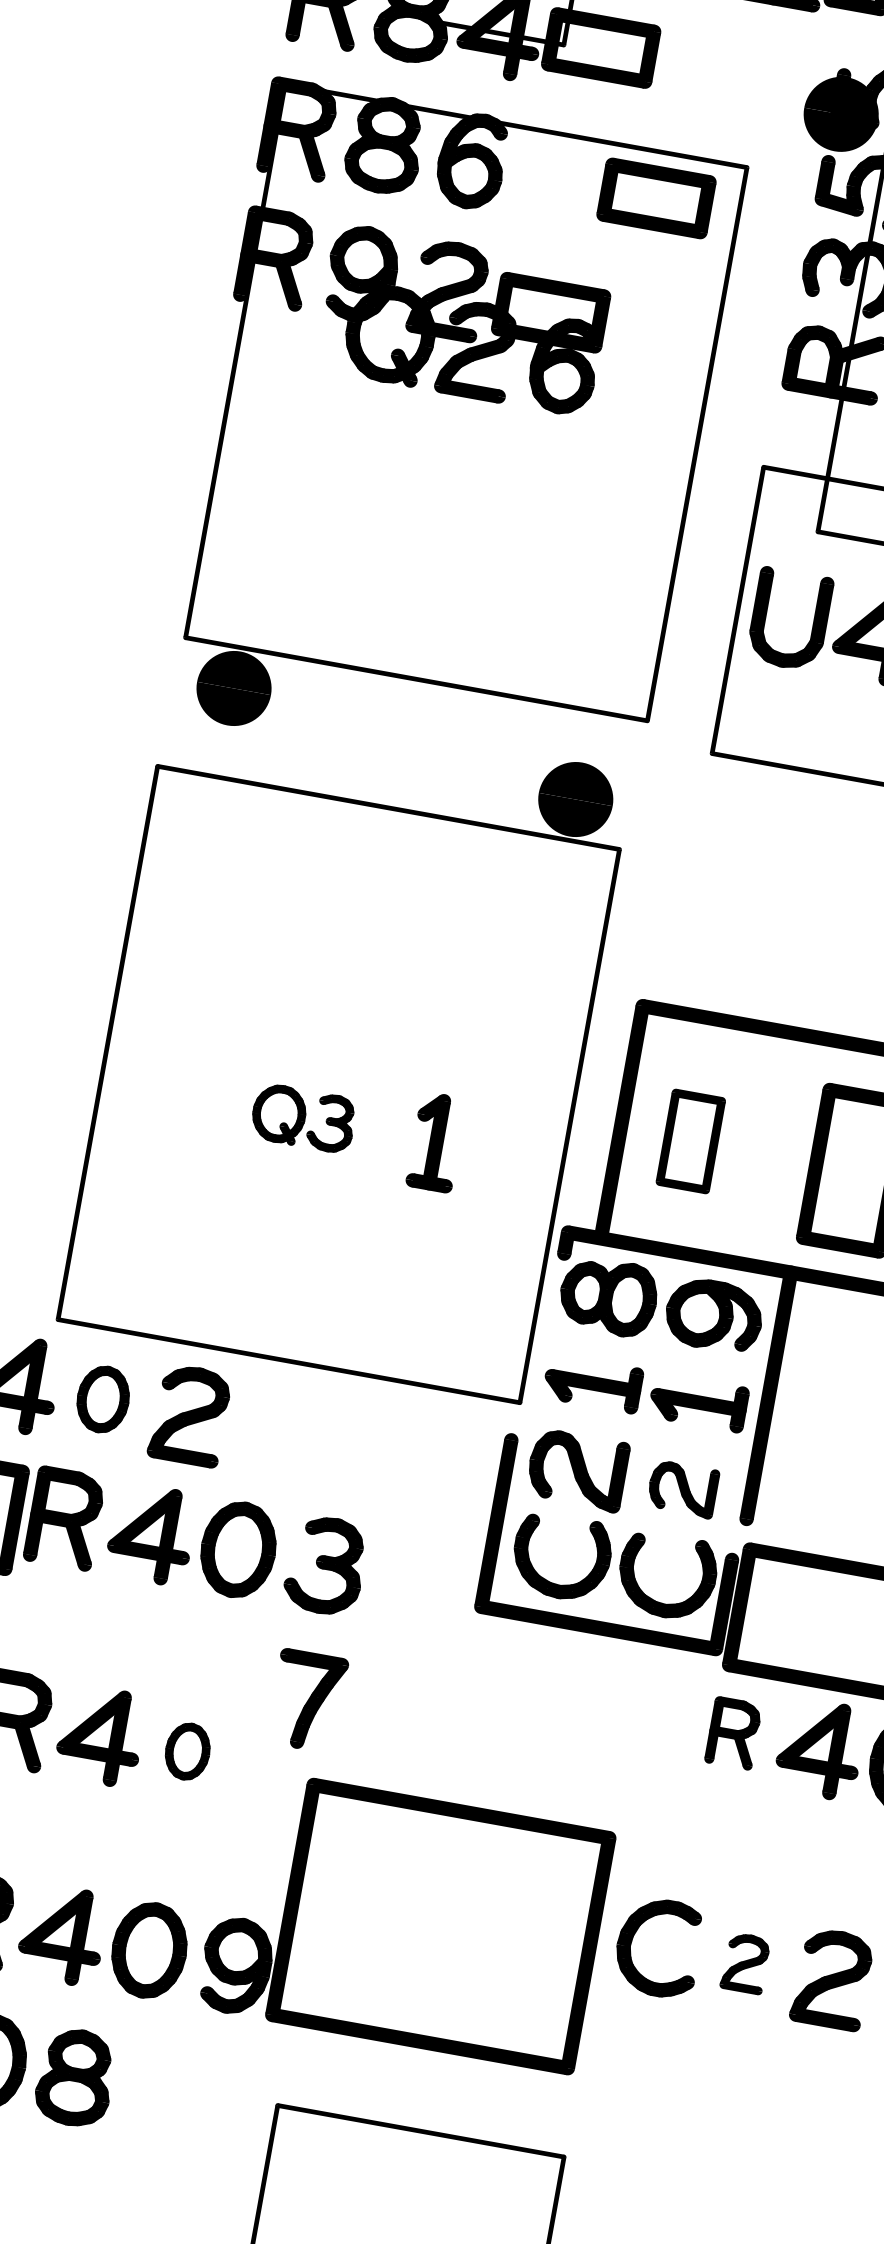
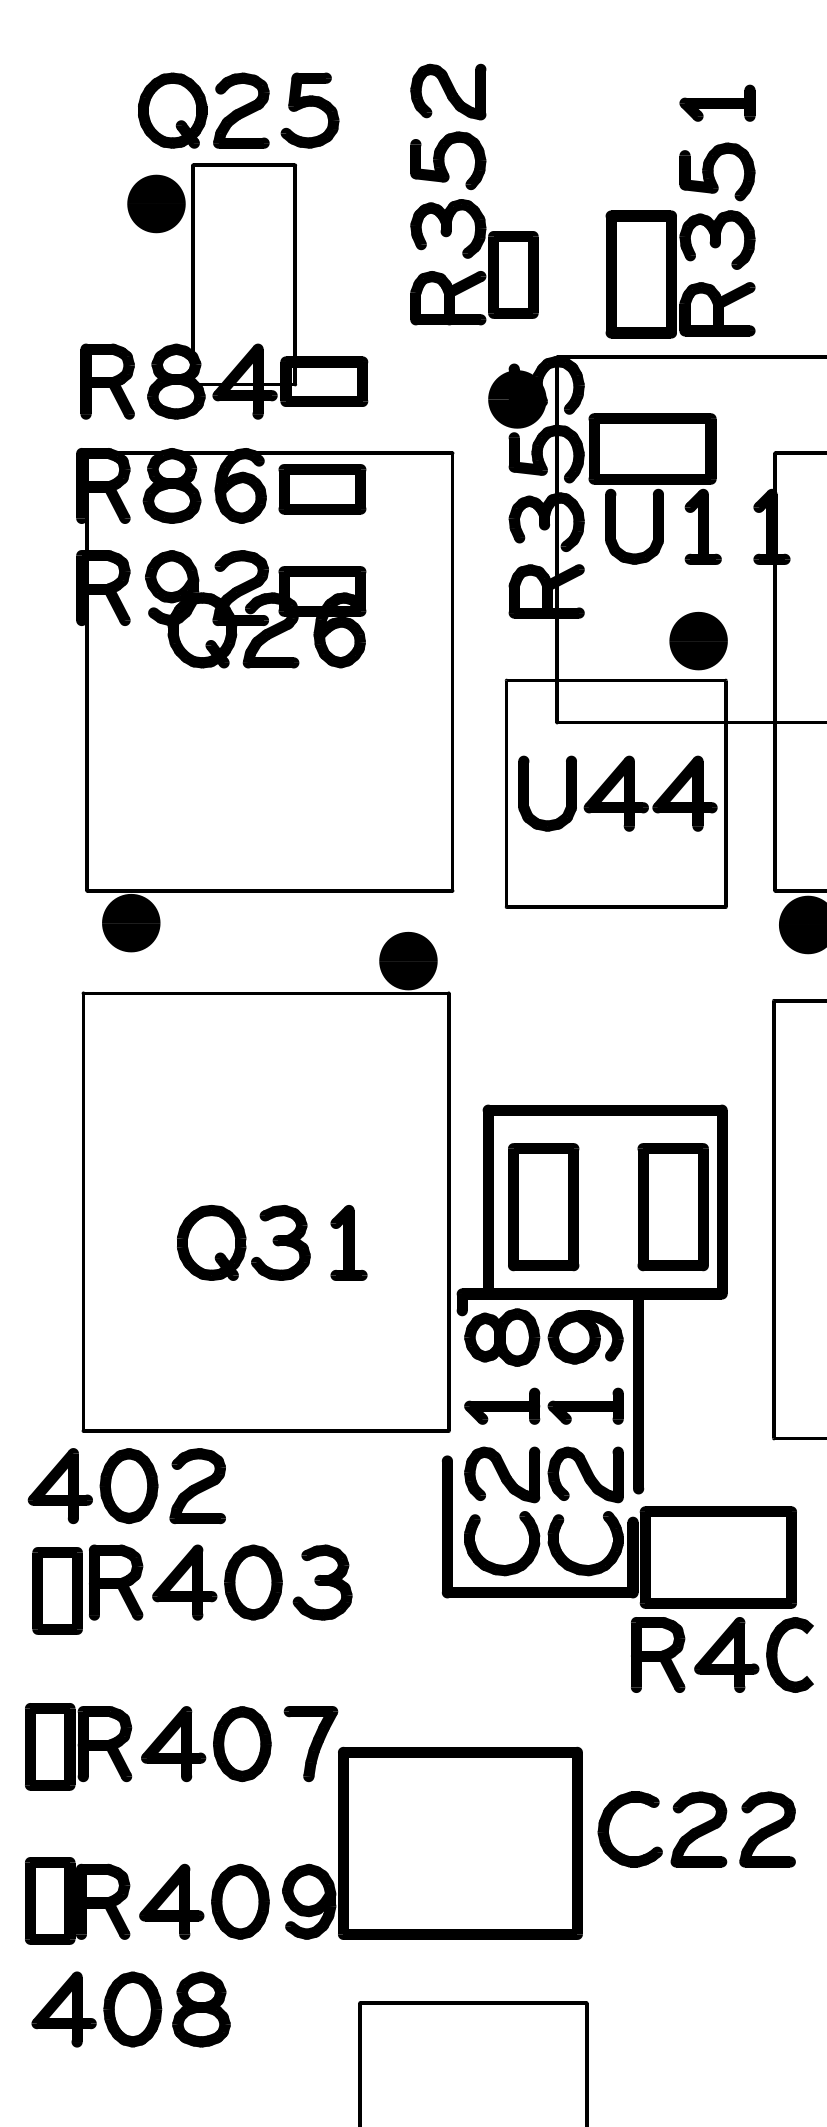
part: (656, 198) -> (322, 489), moved
part: (303, 1117) -> (243, 1242), size x1.67
part: (690, 1141) -> (543, 1207), size x1.67
part: (102, 1398) -> (128, 1485), size x1.43
part: (682, 1488) -> (585, 1474), size x1.43
part: (306, 1701) -> (310, 1744), moved
part: (734, 1732) -> (658, 1654), size x1.43
part: (187, 1751) -> (242, 1744), size x1.67
part: (744, 1963) -> (698, 1829), size x1.67

